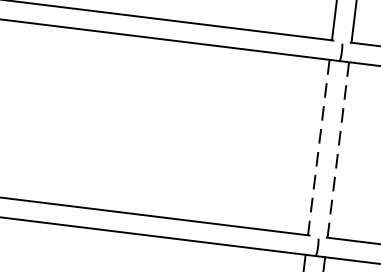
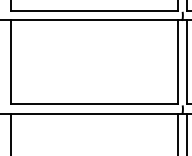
line: (318, 145) -> (177, 61), dashed -> solid
line: (337, 150) -> (186, 62), dashed -> solid

